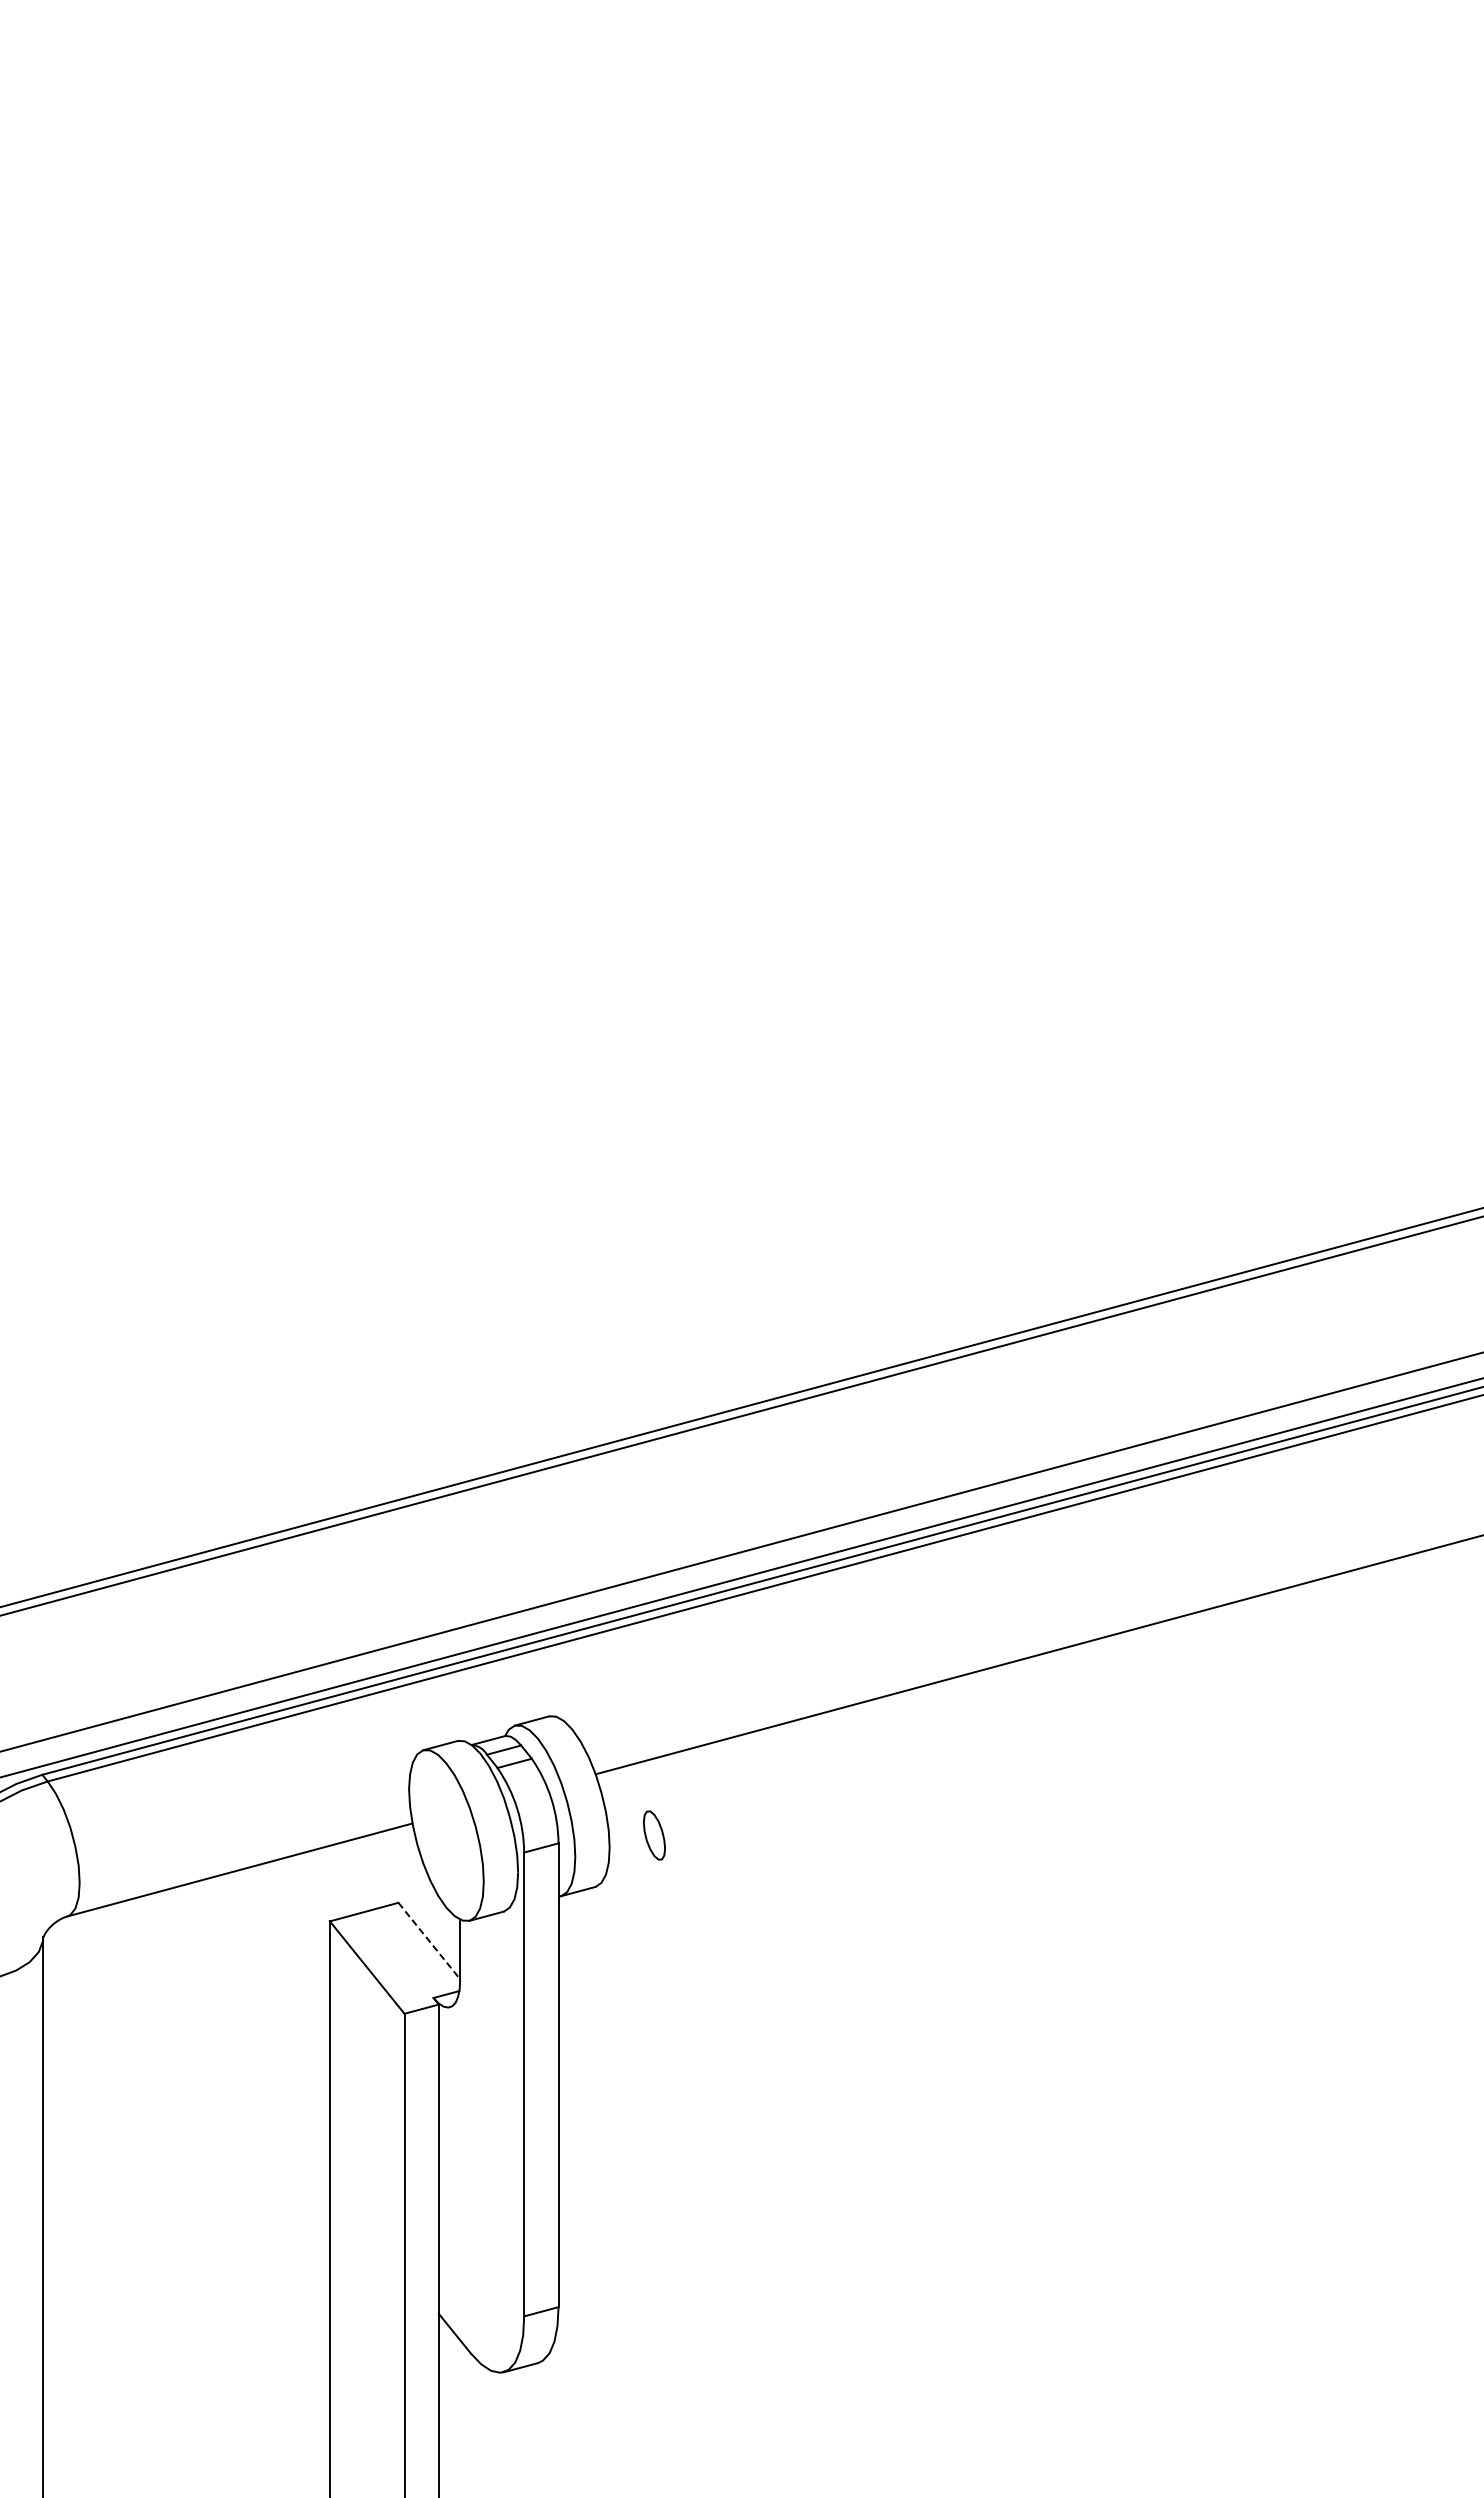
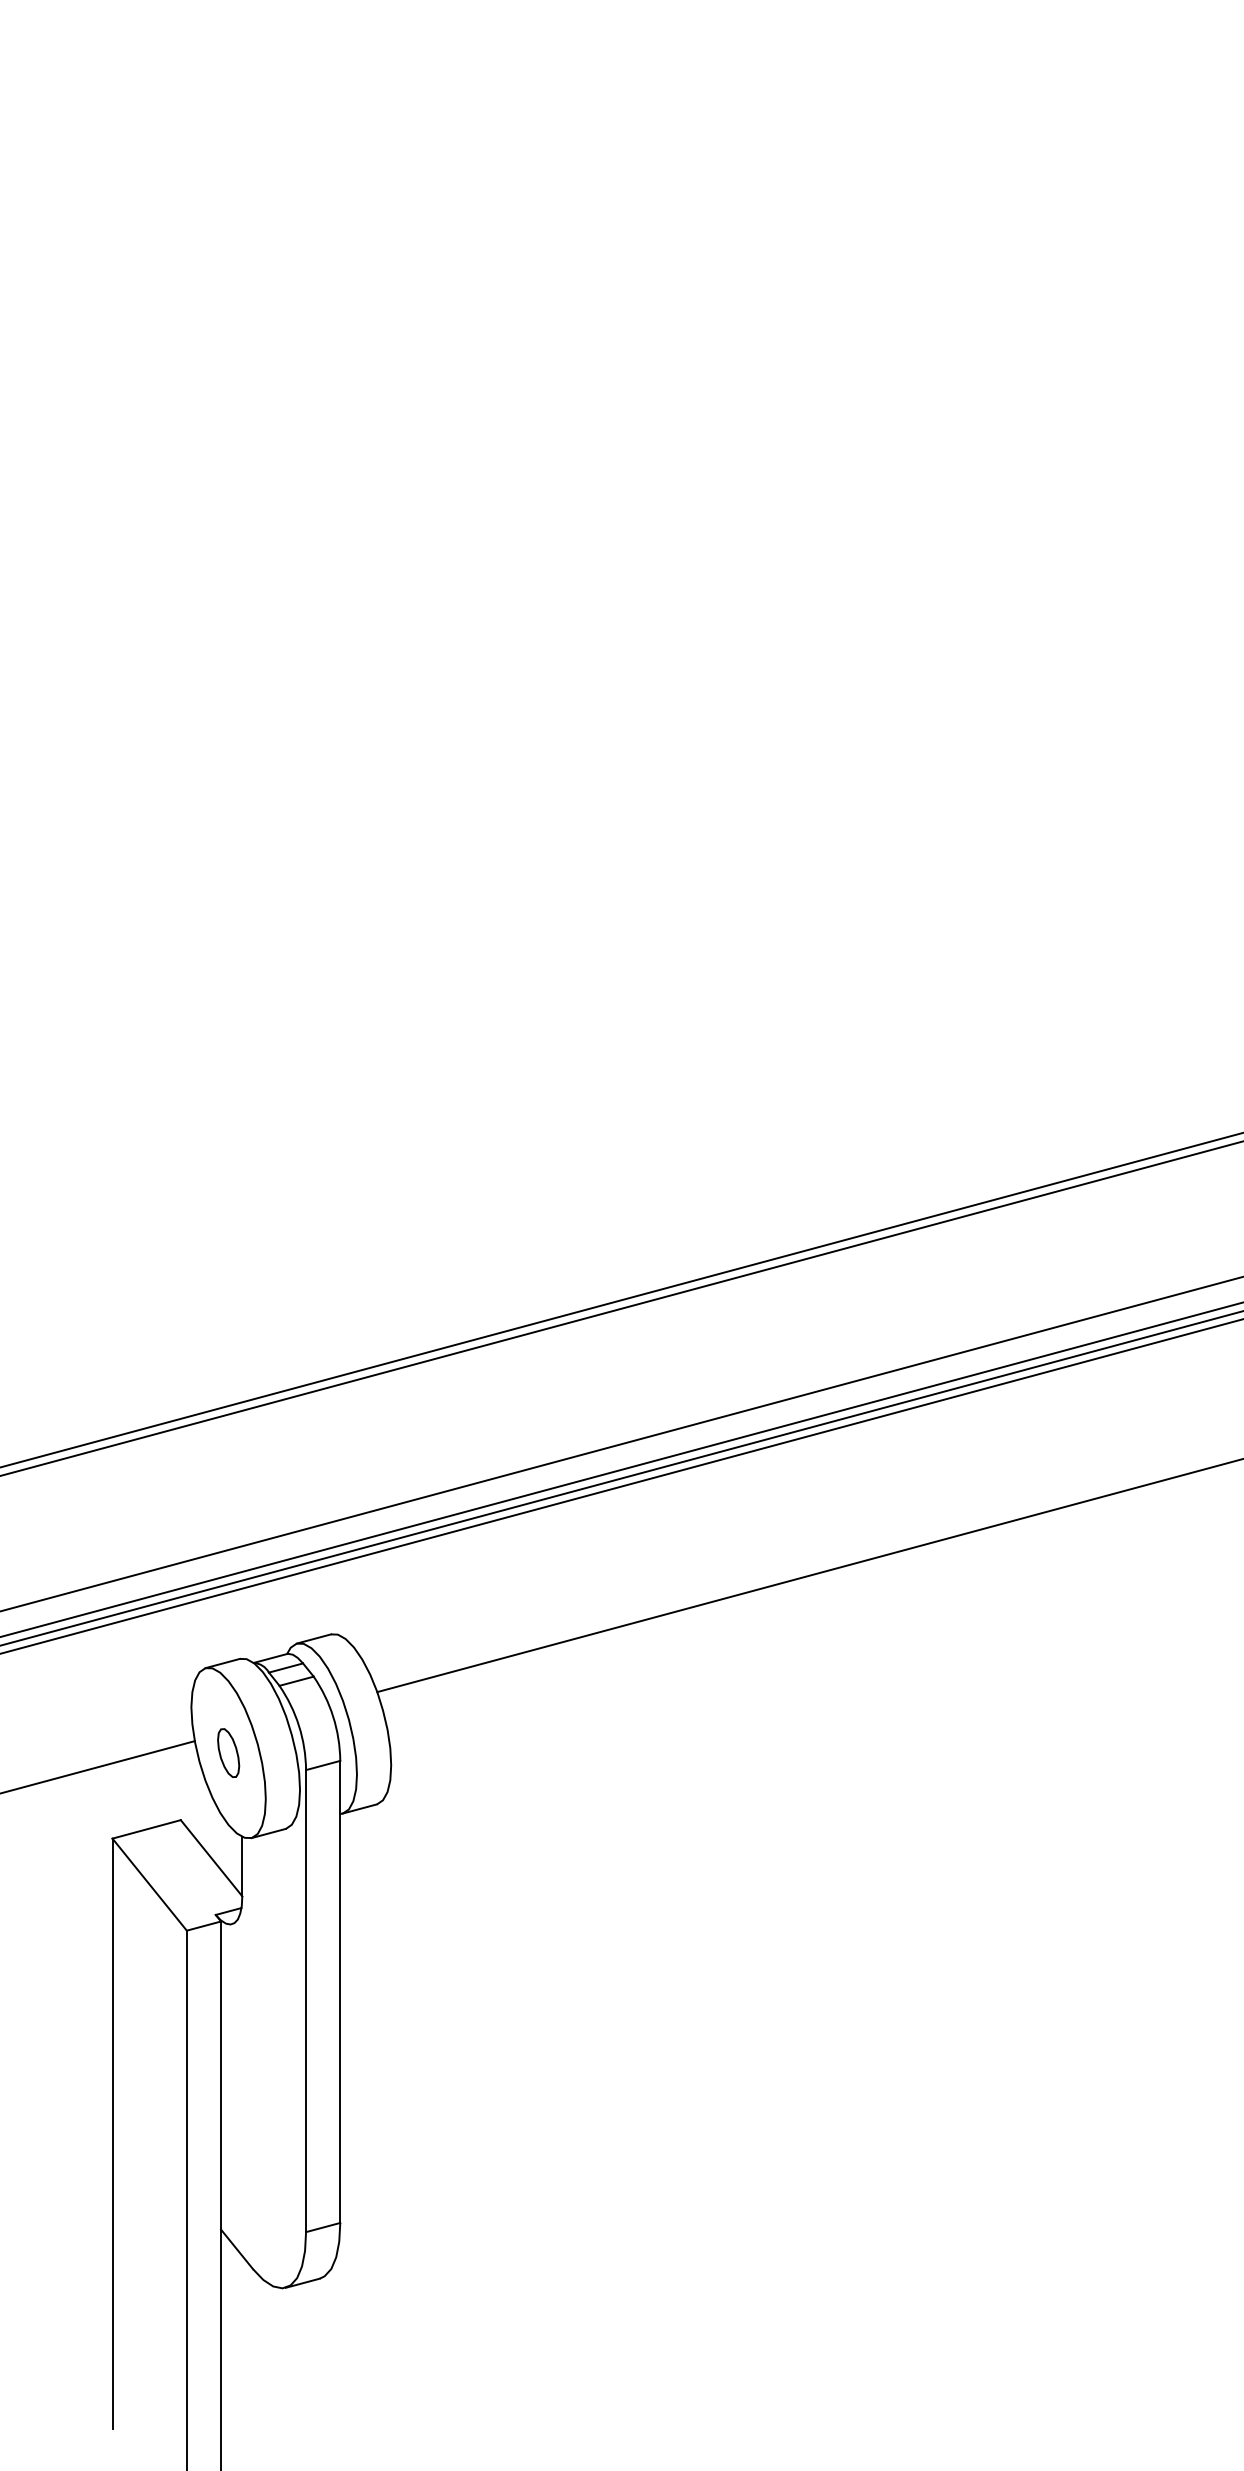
part: (654, 1835) -> (228, 1753), moved
line: (429, 1941) -> (211, 1858), dashed -> solid

